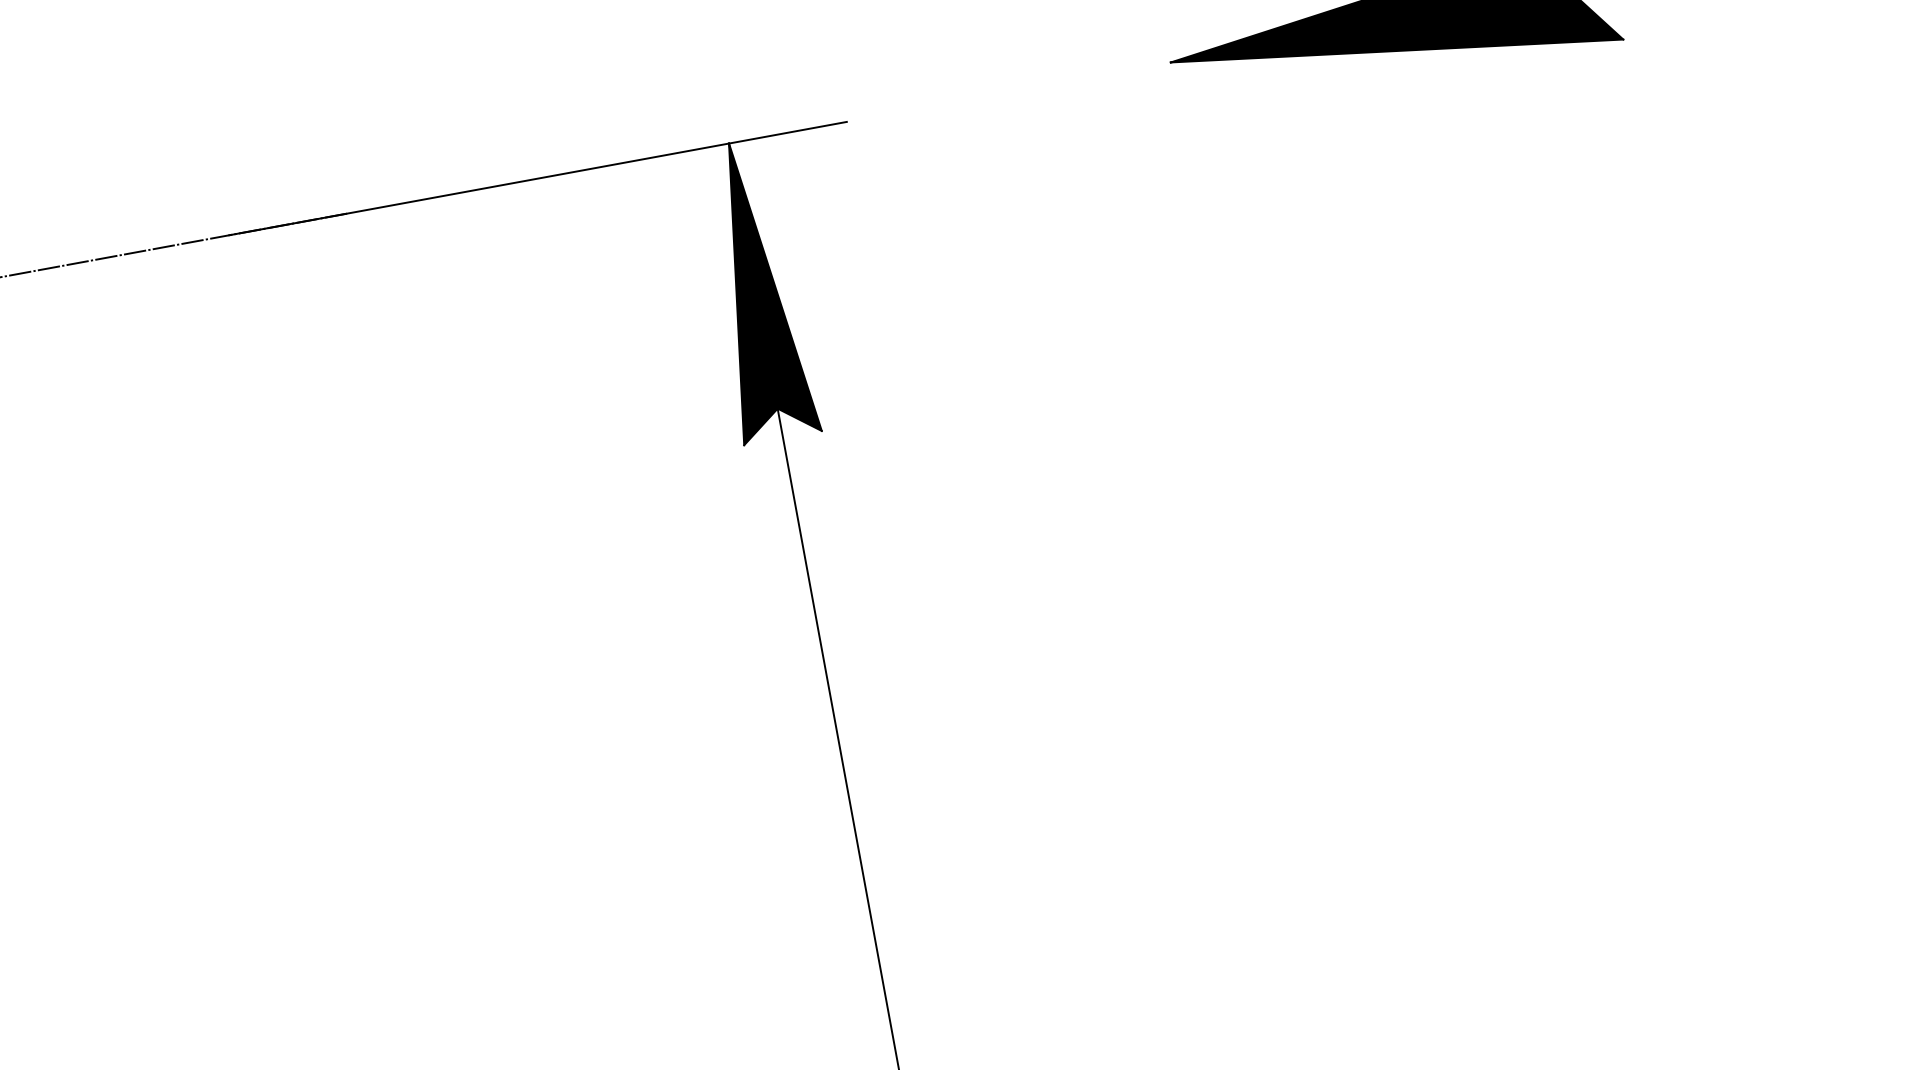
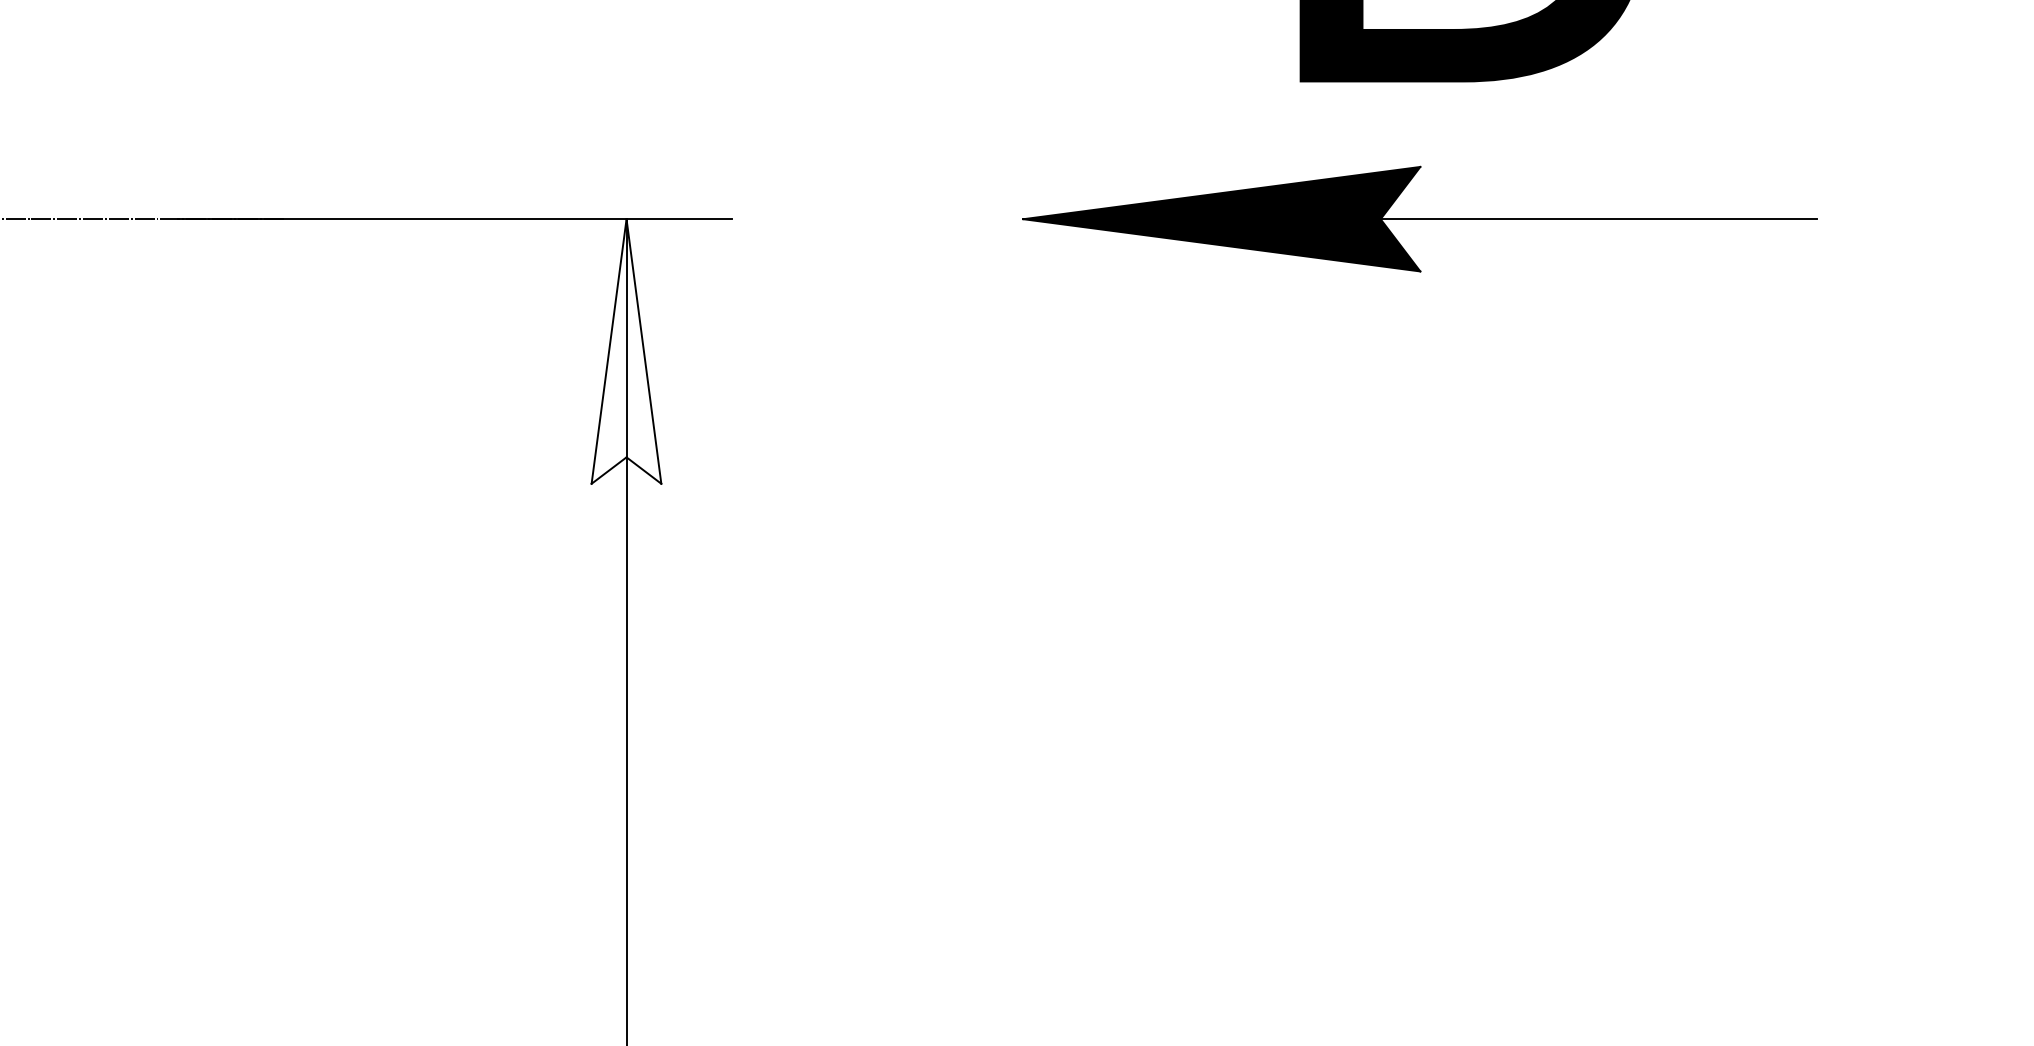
fill: (755, 290) -> (626, 351), removed

